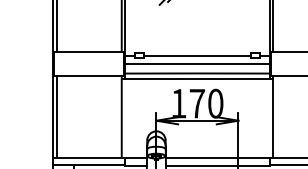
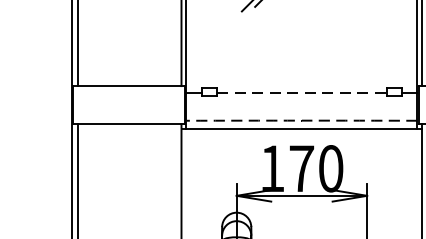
line: (197, 56) -> (302, 93), solid -> dashed
line: (197, 63) -> (302, 104), removed
arc: (197, 73) -> (302, 120), solid -> dashed

